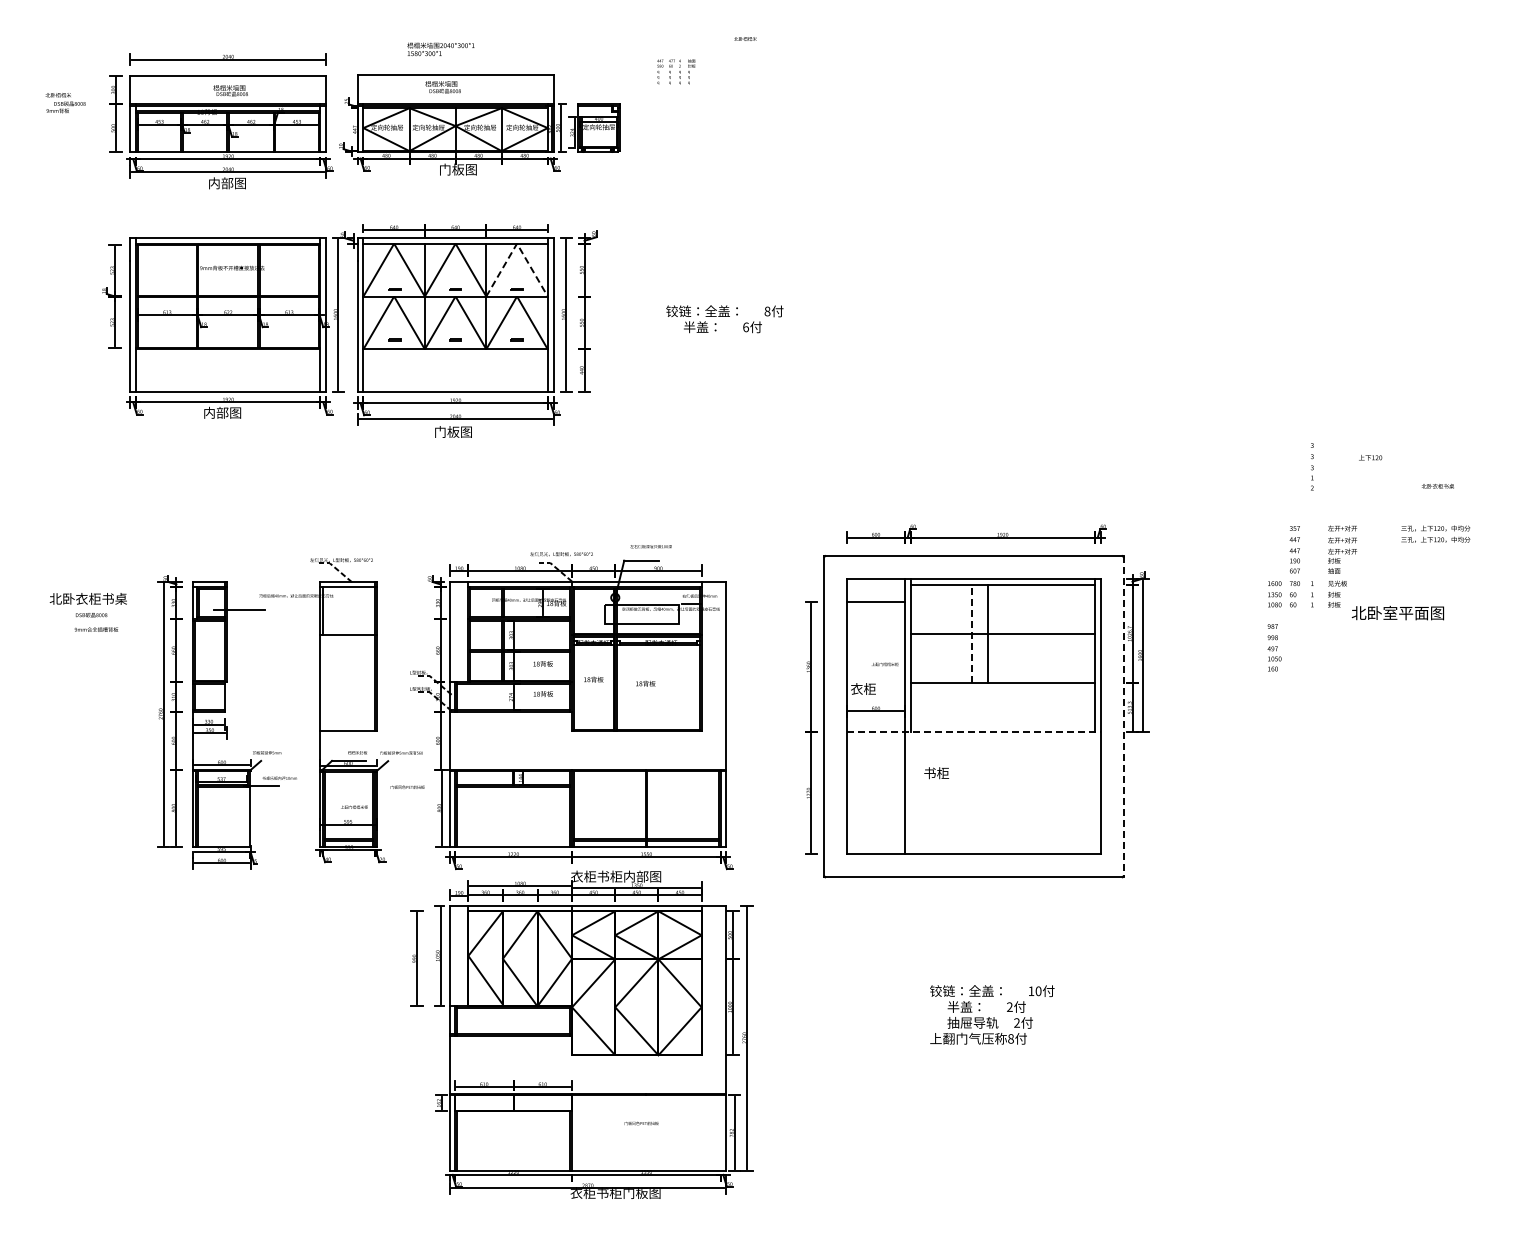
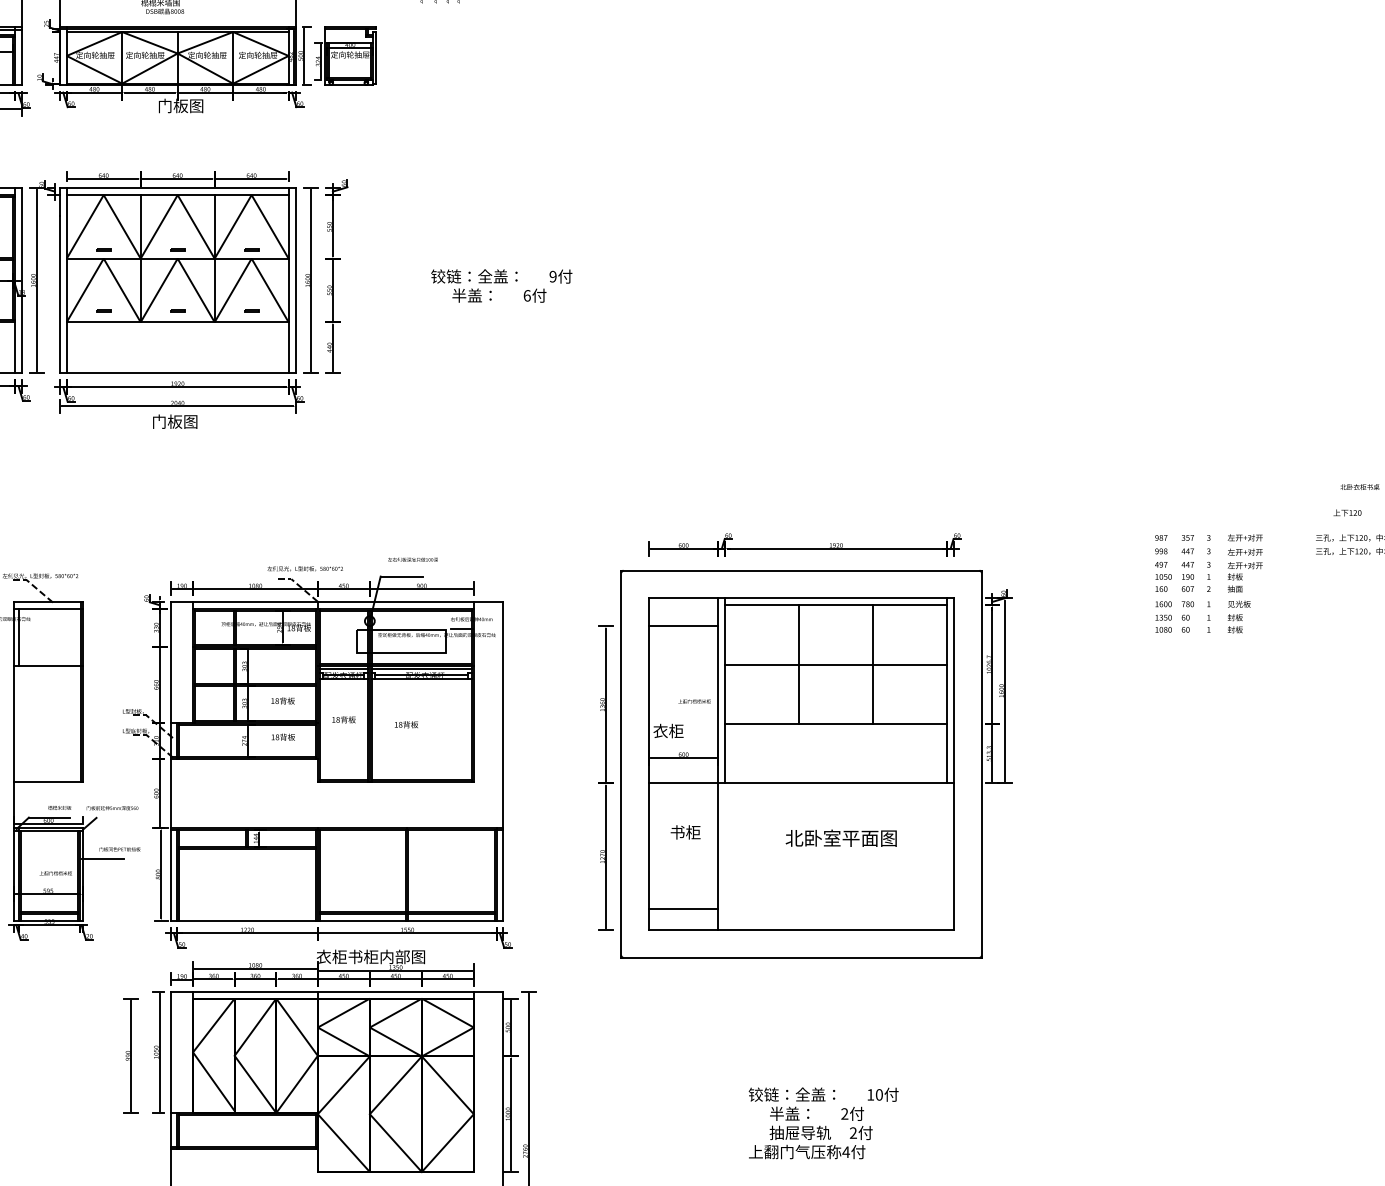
line: (517, 243) -> (252, 194), dashed -> solid
text: (767, 311) -> (553, 276), 8 -> 9
text: (1370, 457) -> (1347, 512), moved
text: (1312, 466) -> (1209, 563), moved
text: (1397, 612) -> (840, 837), moved
line: (972, 633) -> (799, 664), dashed -> solid
line: (988, 633) -> (873, 664), moved
text: (1274, 647) -> (1163, 563), moved
line: (1123, 716) -> (981, 764), dashed -> solid
line: (973, 732) -> (801, 783), dashed -> solid
text: (936, 773) -> (685, 832), moved
line: (393, 795) -> (102, 859), added
line: (875, 837) -> (683, 909), added
text: (1010, 1038) -> (845, 1151), 8 -> 4

